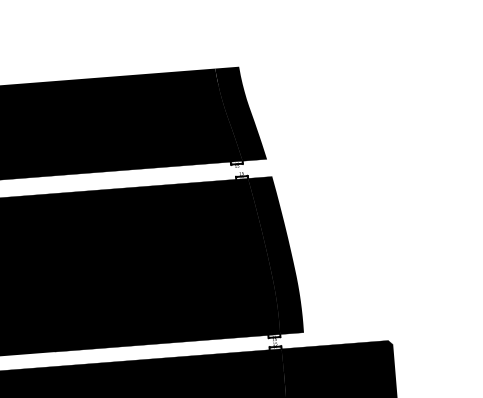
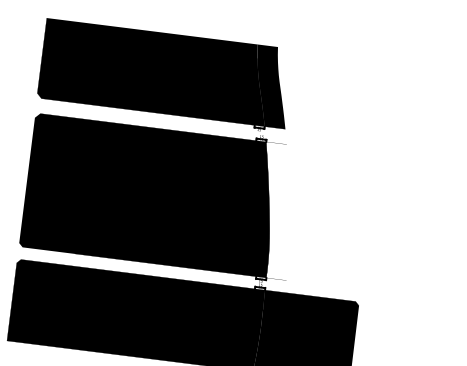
fill: (278, 254) -> (278, 210), removed

